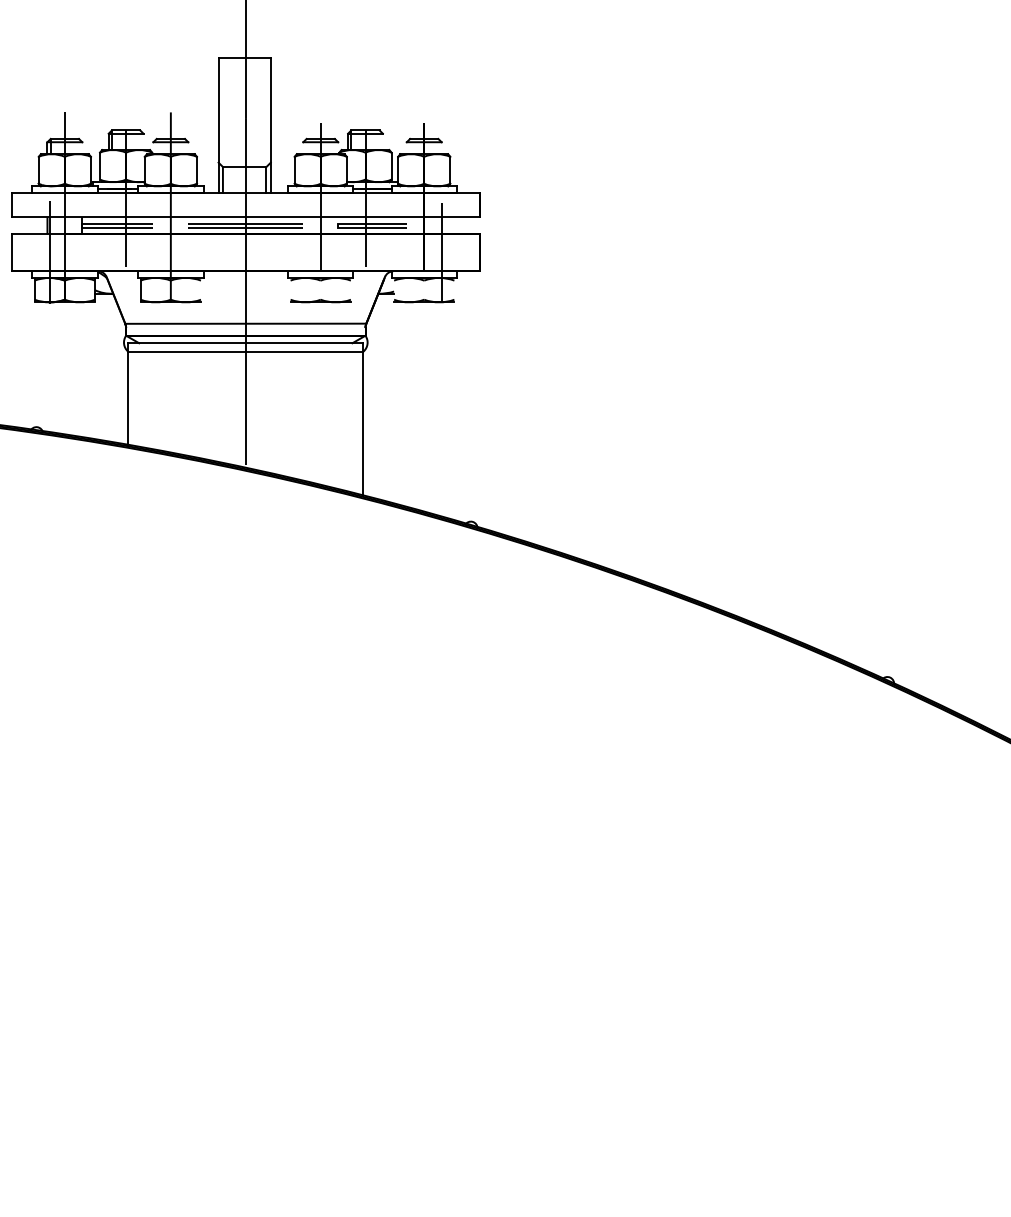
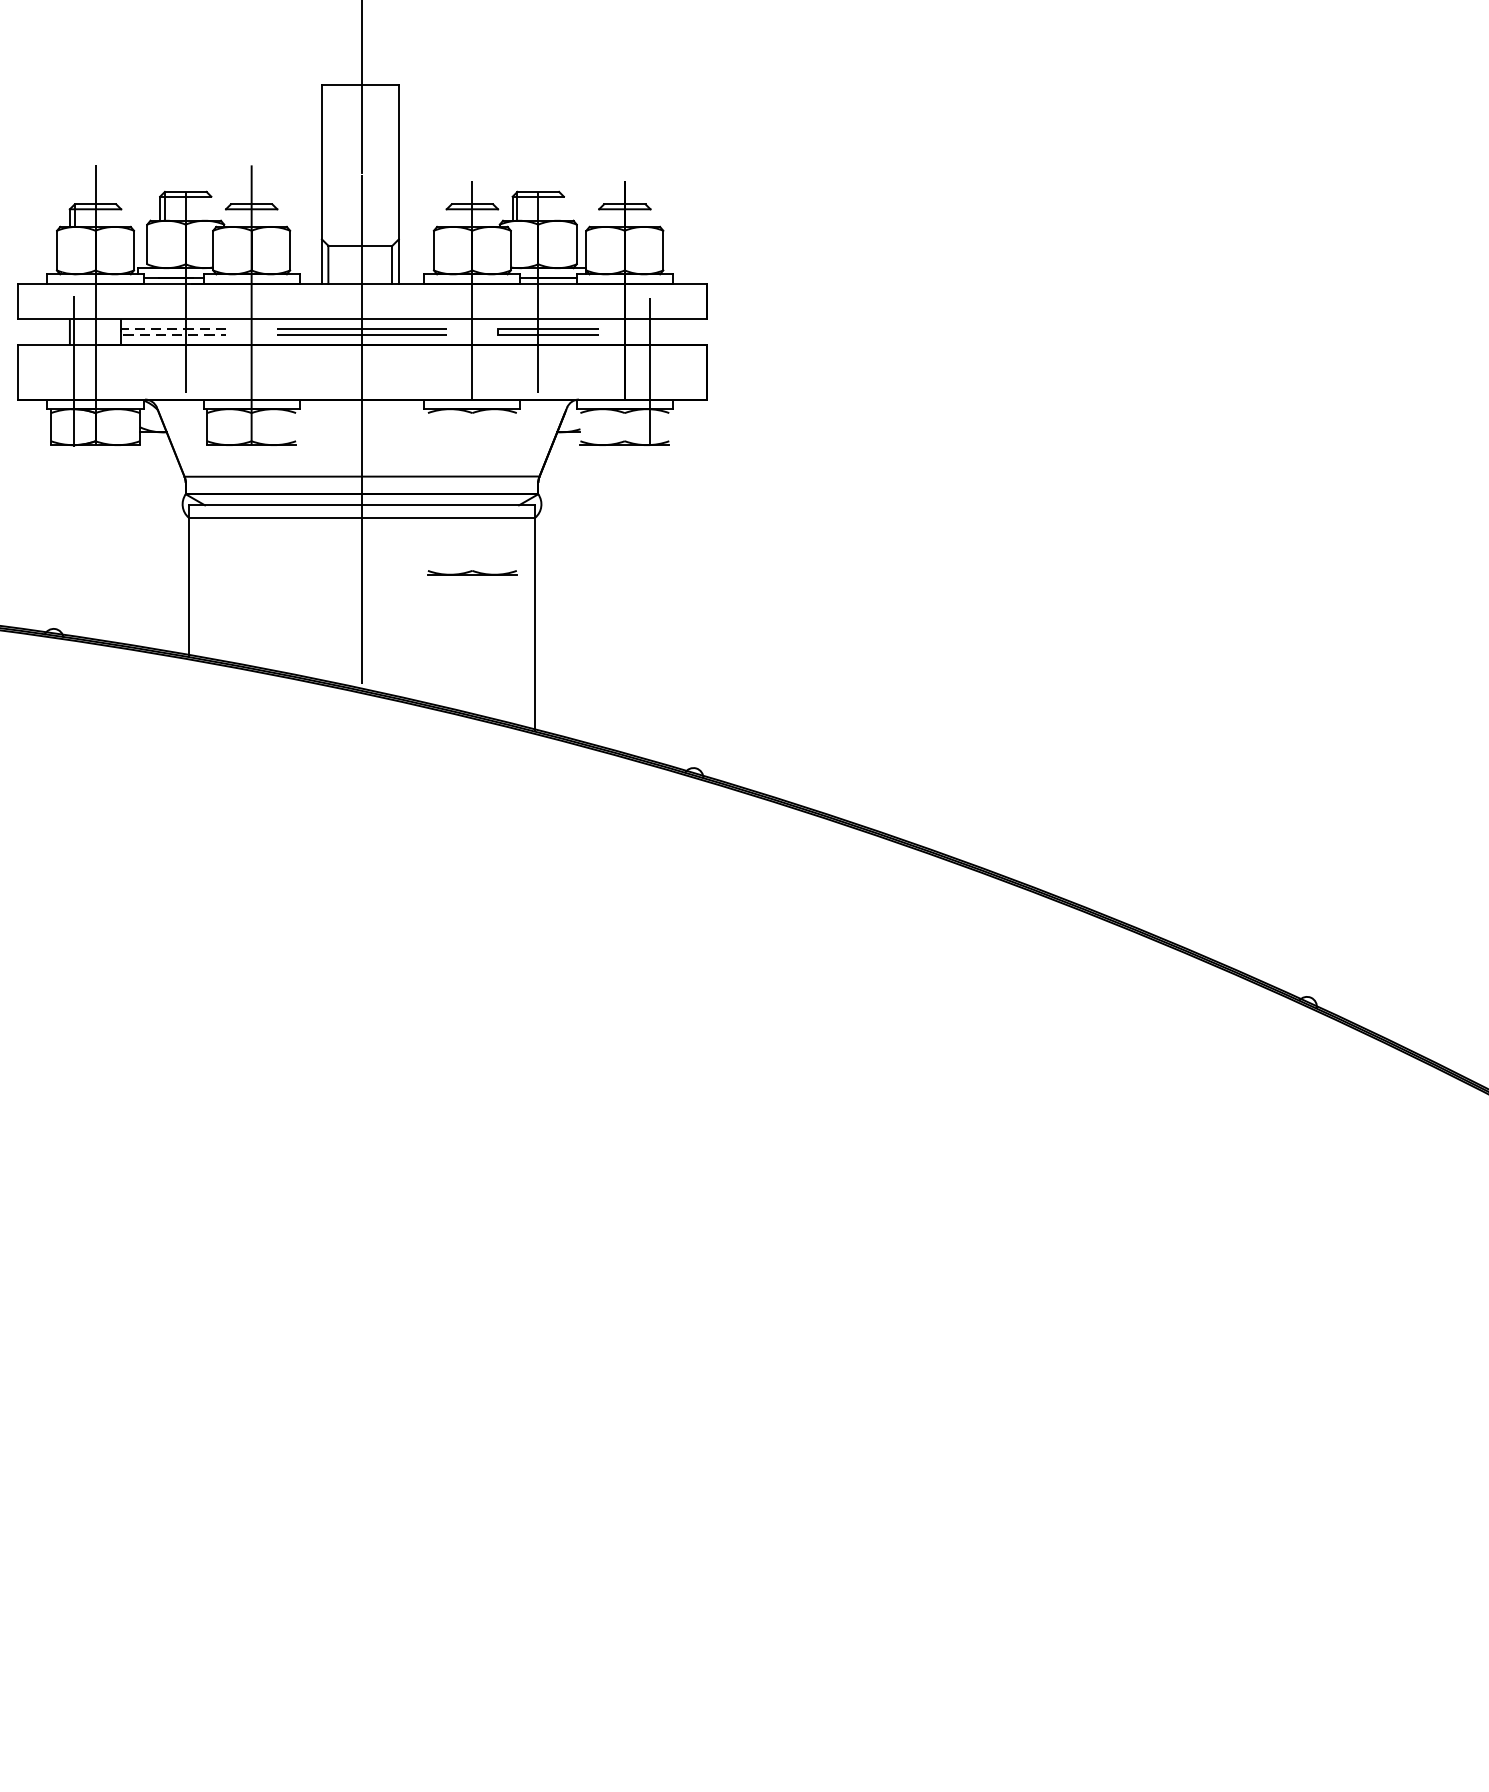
line: (82, 226) -> (121, 333), solid -> dashed
line: (320, 301) -> (472, 573), moved

